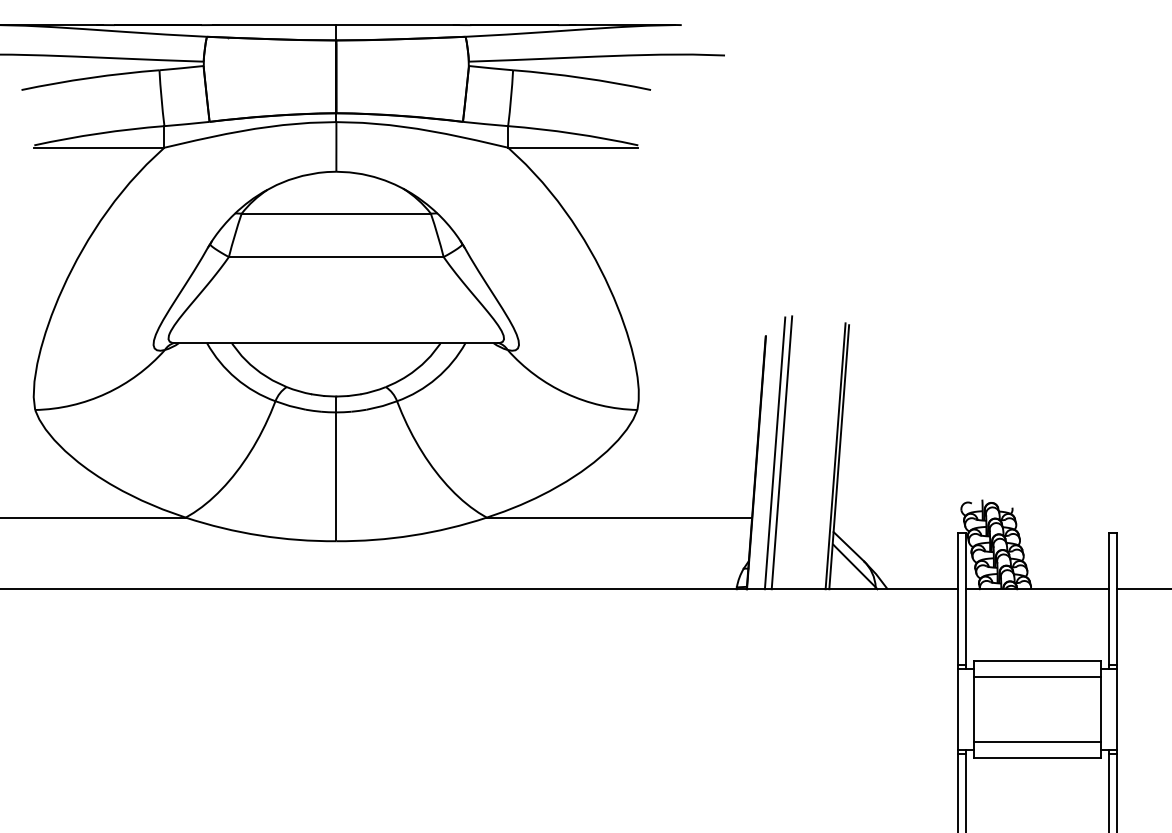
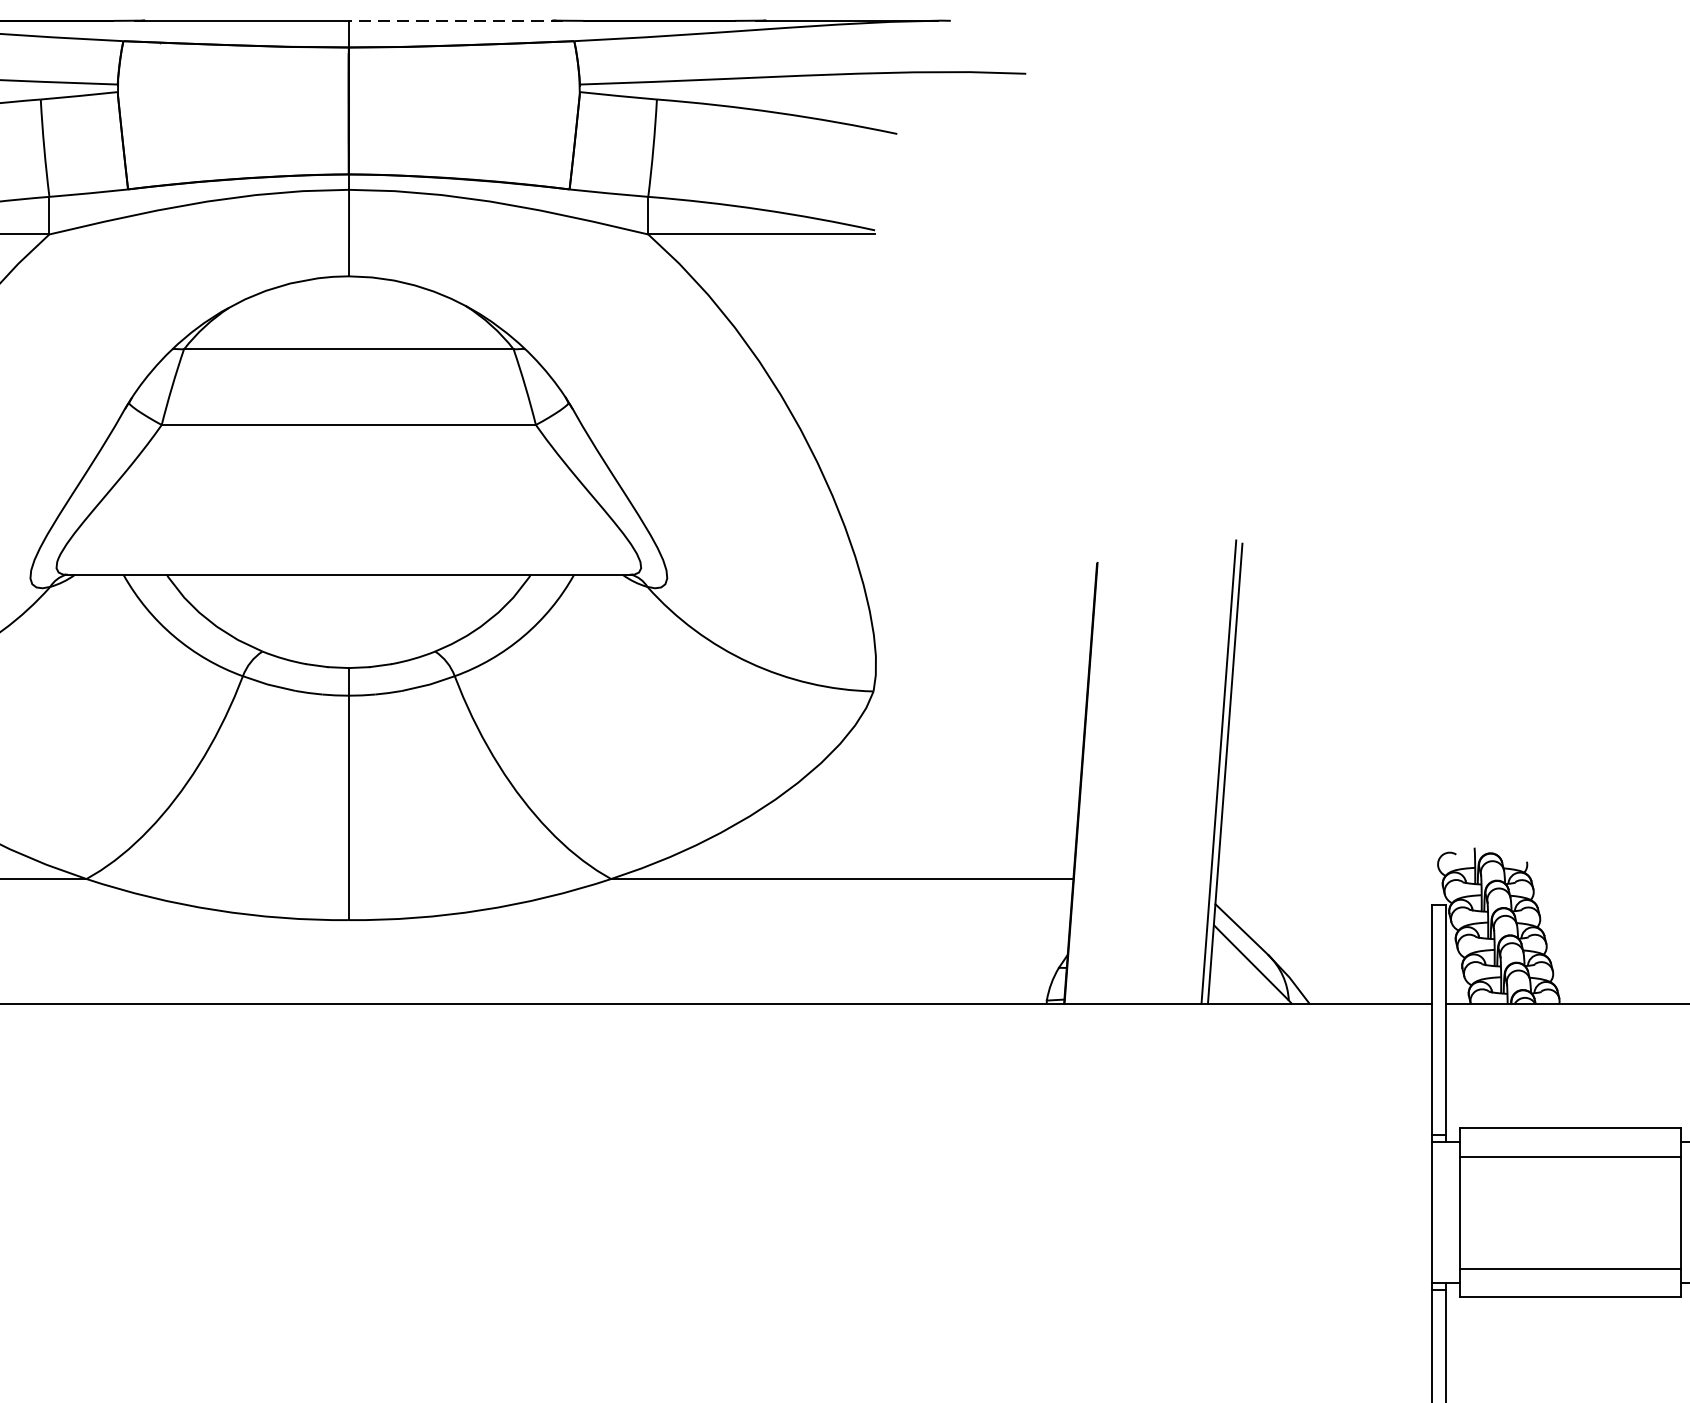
line: (397, 25) -> (455, 21), solid -> dashed
line: (781, 452) -> (1124, 765), removed
line: (774, 453) -> (1112, 767), removed

